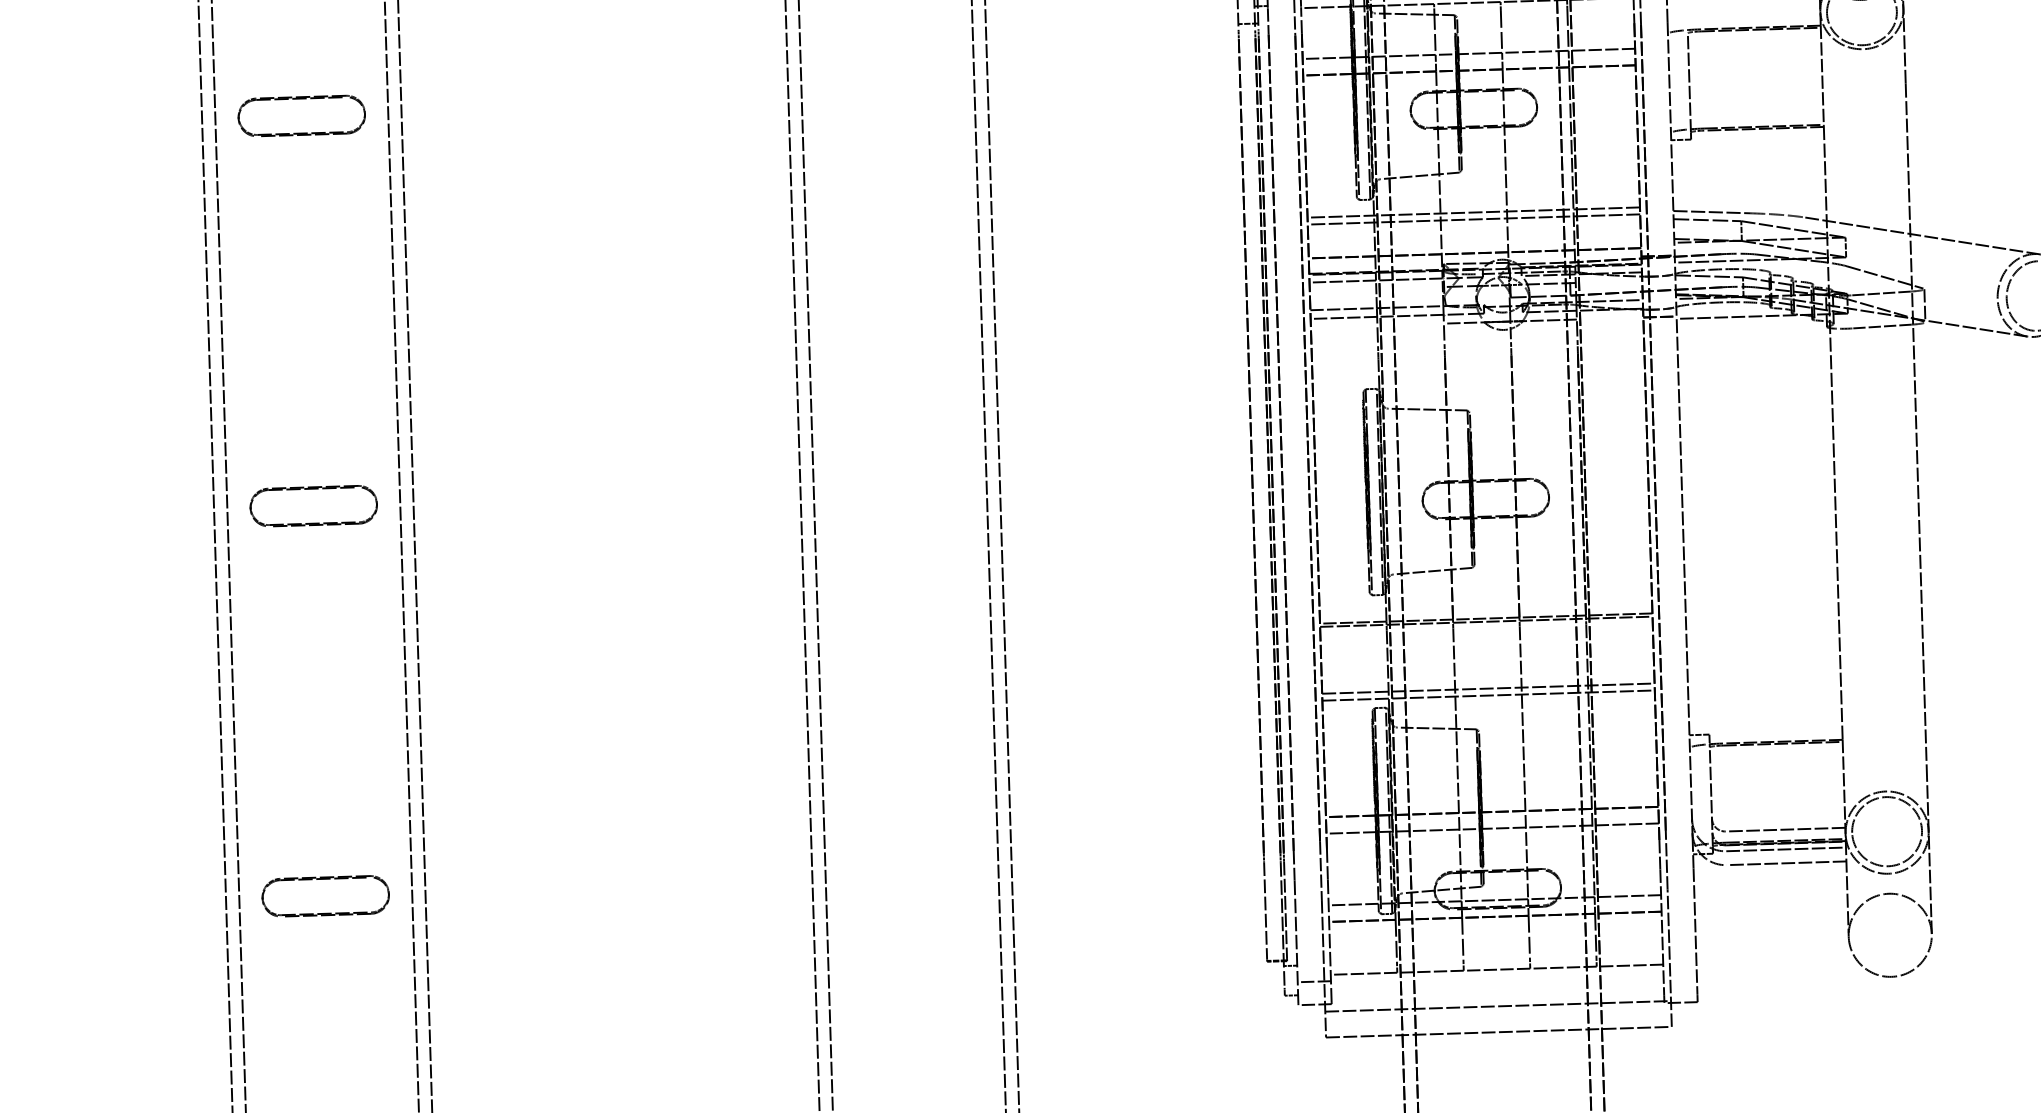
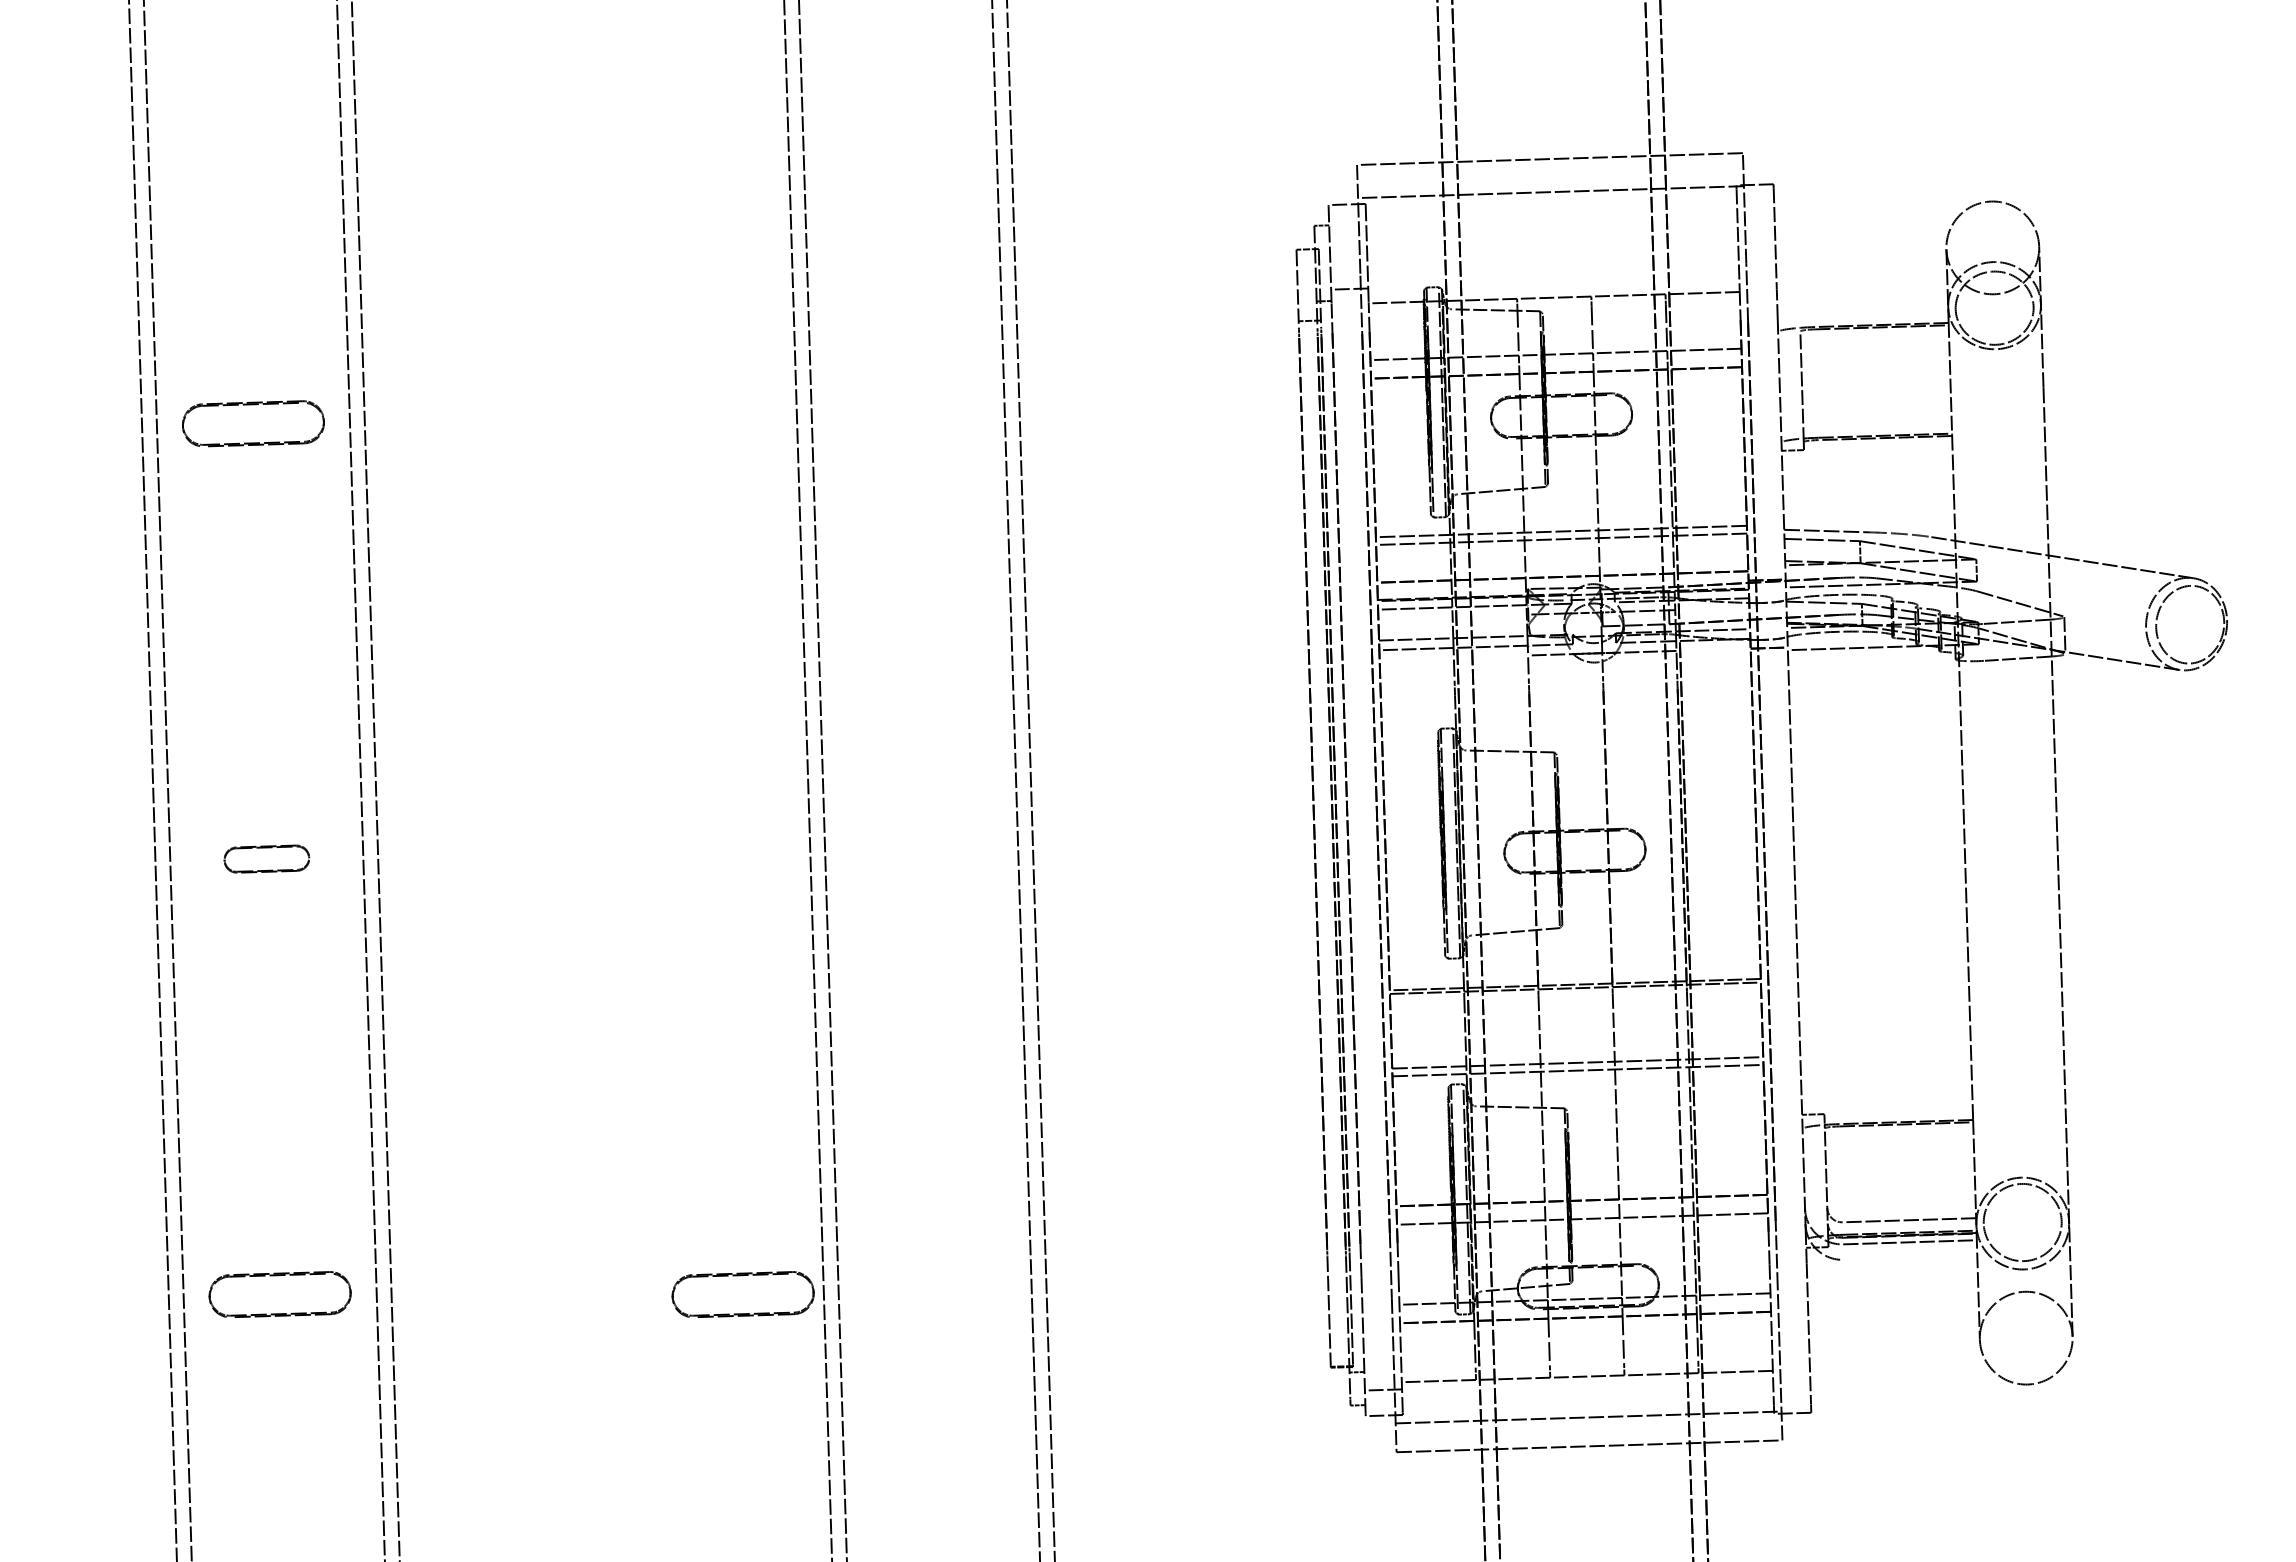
part: (313, 505) -> (266, 858), size x0.6
line: (1786, 863) -> (1910, 1257), removed
part: (740, 896) -> (742, 1294), added

